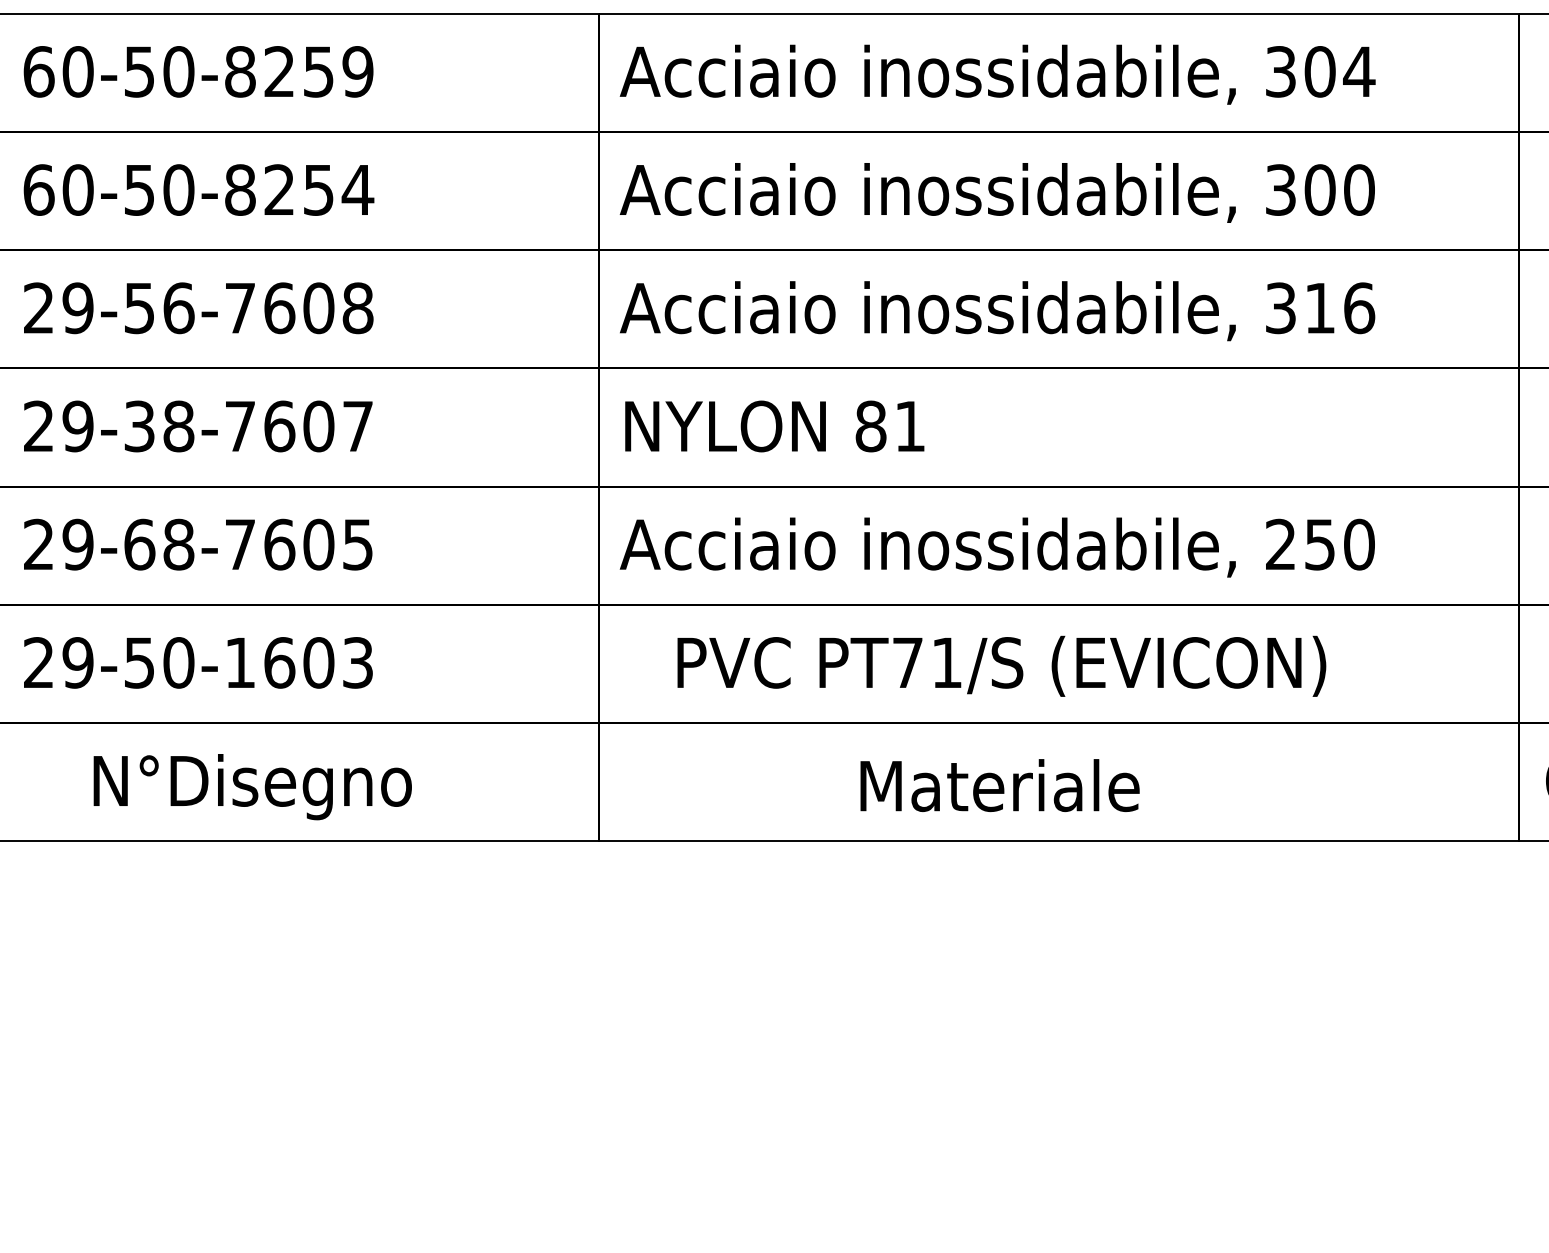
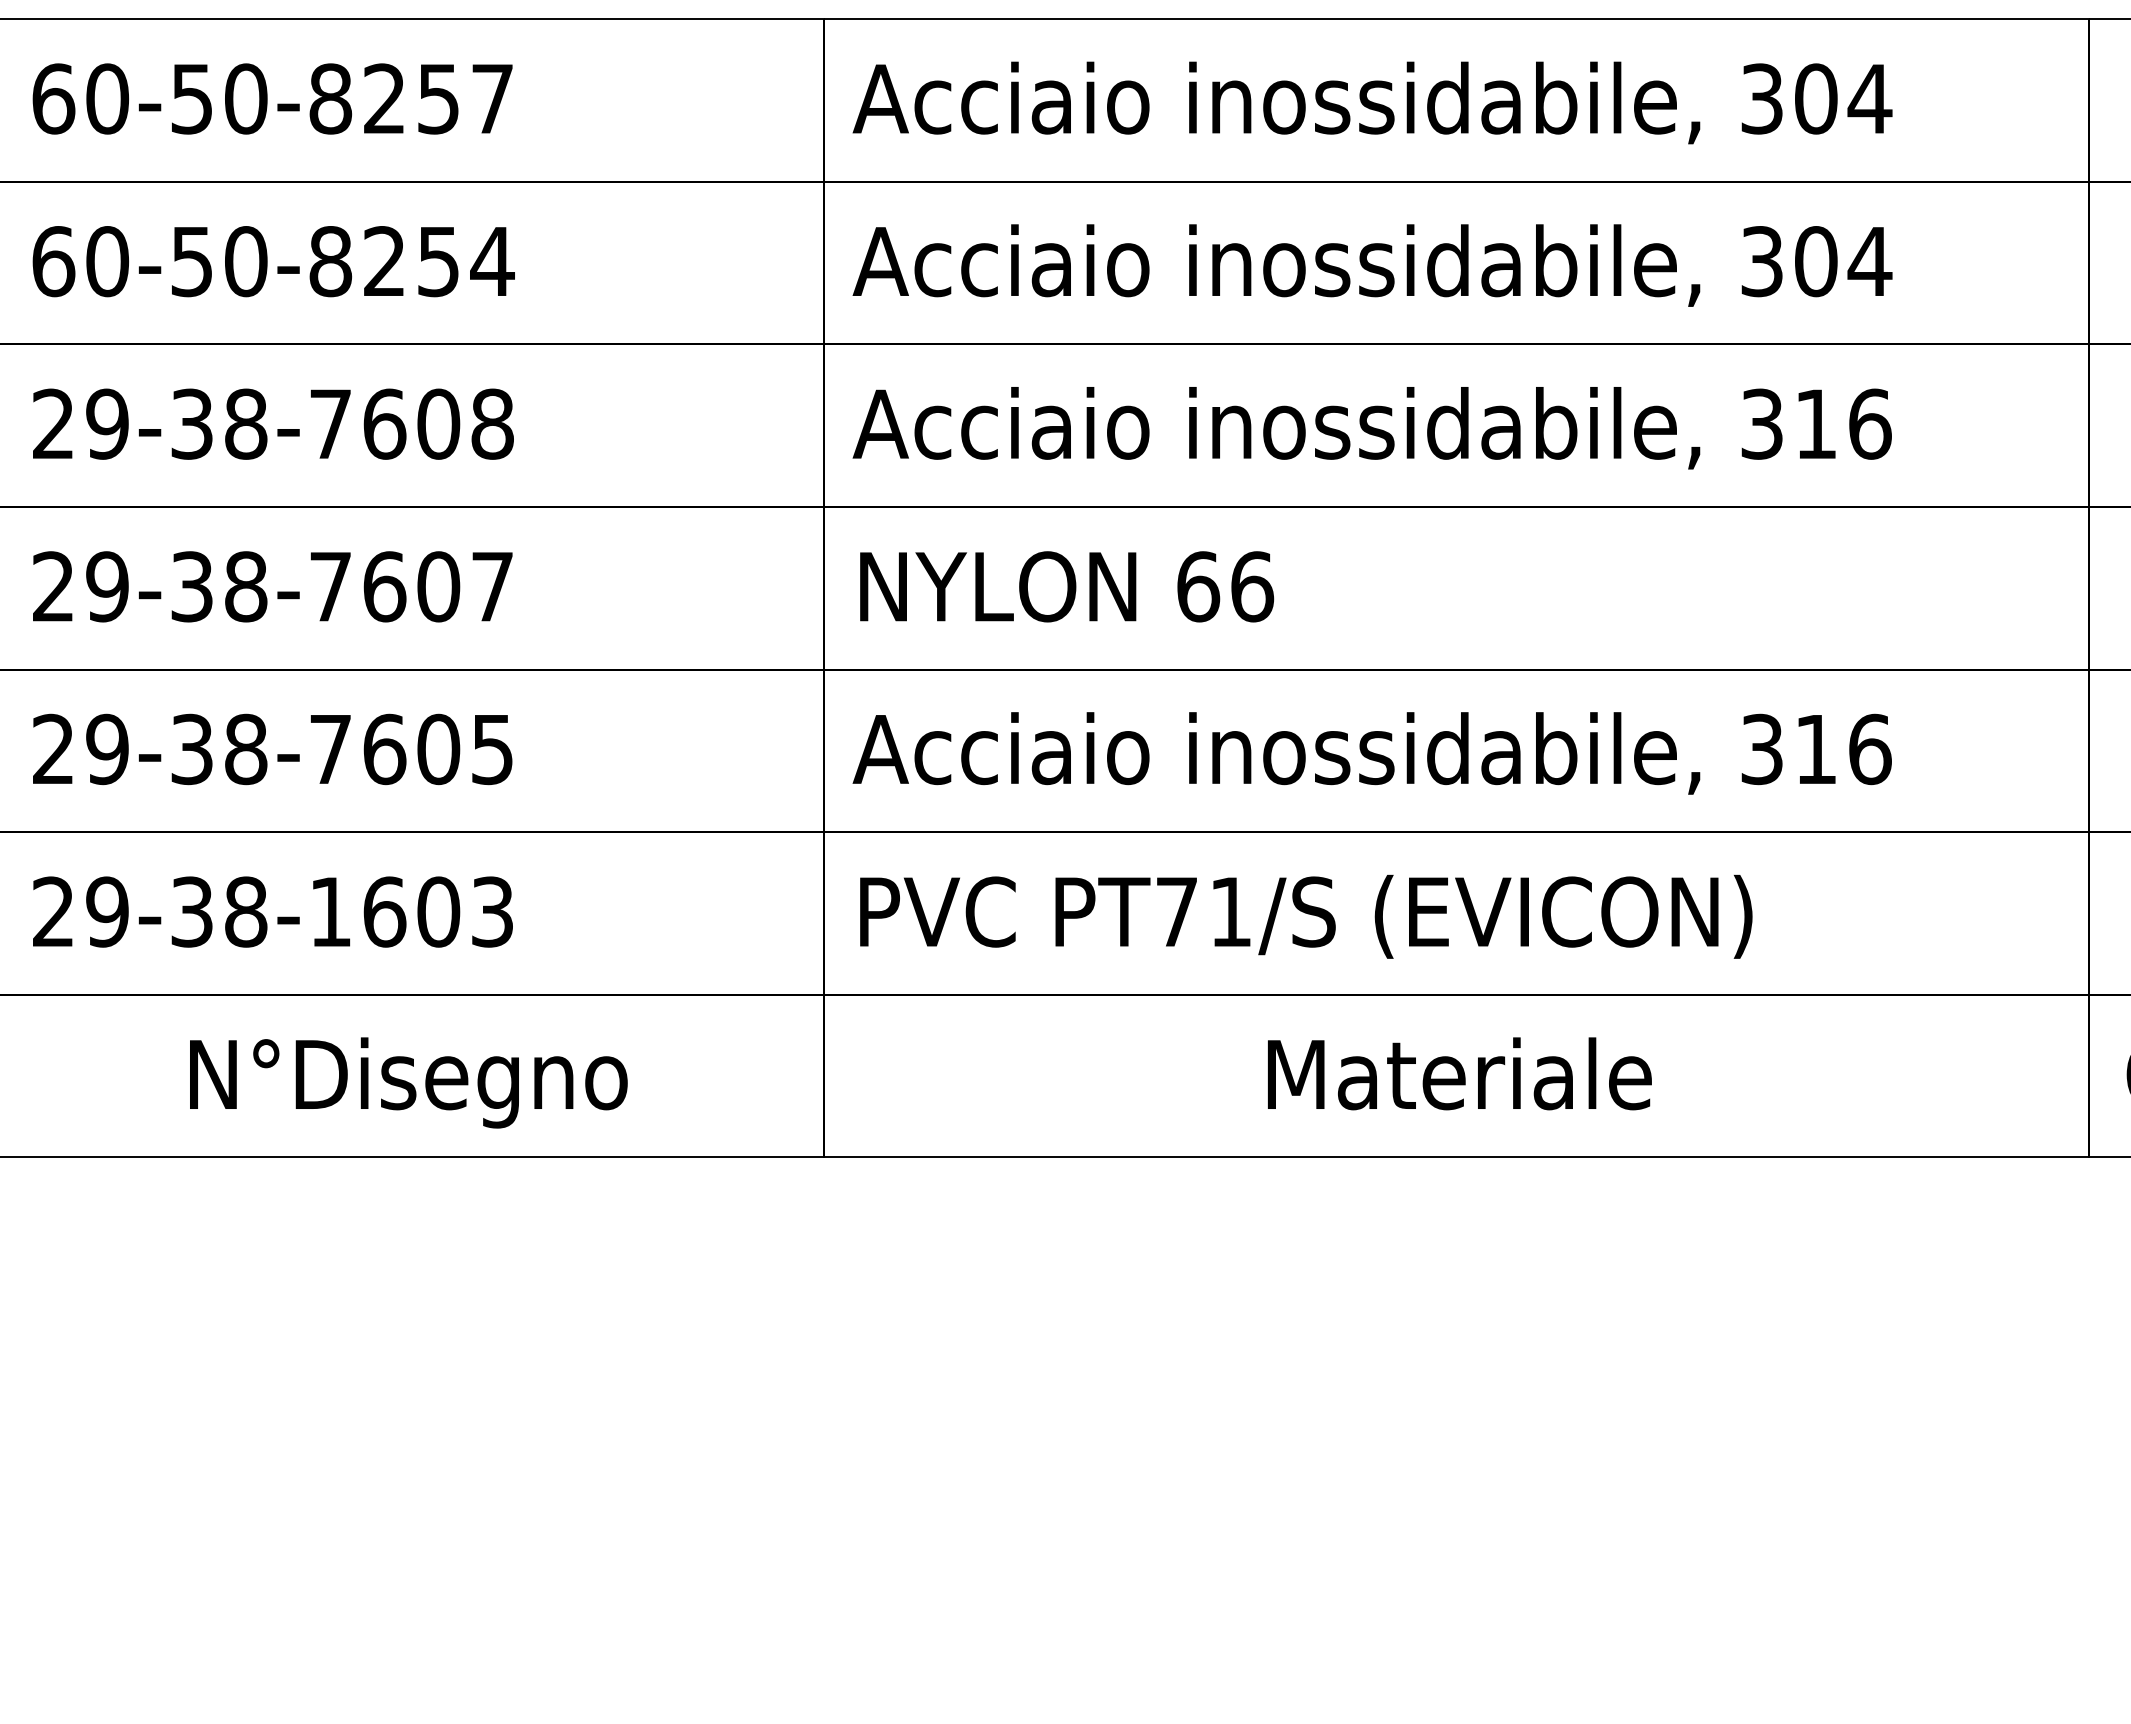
text: (357, 71) -> (492, 98), 60-50-8259 -> 60-50-8257
text: (1358, 189) -> (1869, 261), 300 -> 304
text: (159, 307) -> (219, 423), 29-56-7608 -> 29-38-7608
text: (890, 426) -> (1225, 586), 81 -> 66
text: (139, 544) -> (192, 749), 29-68-7605 -> 29-38-7605
text: (1320, 544) -> (1816, 749), 250 -> 316
text: (159, 662) -> (219, 911), 29-50-1603 -> 29-38-1603
text: (1002, 666) -> (1306, 916), moved
text: (999, 785) -> (1459, 1073), moved
text: (252, 786) -> (408, 1082), moved

